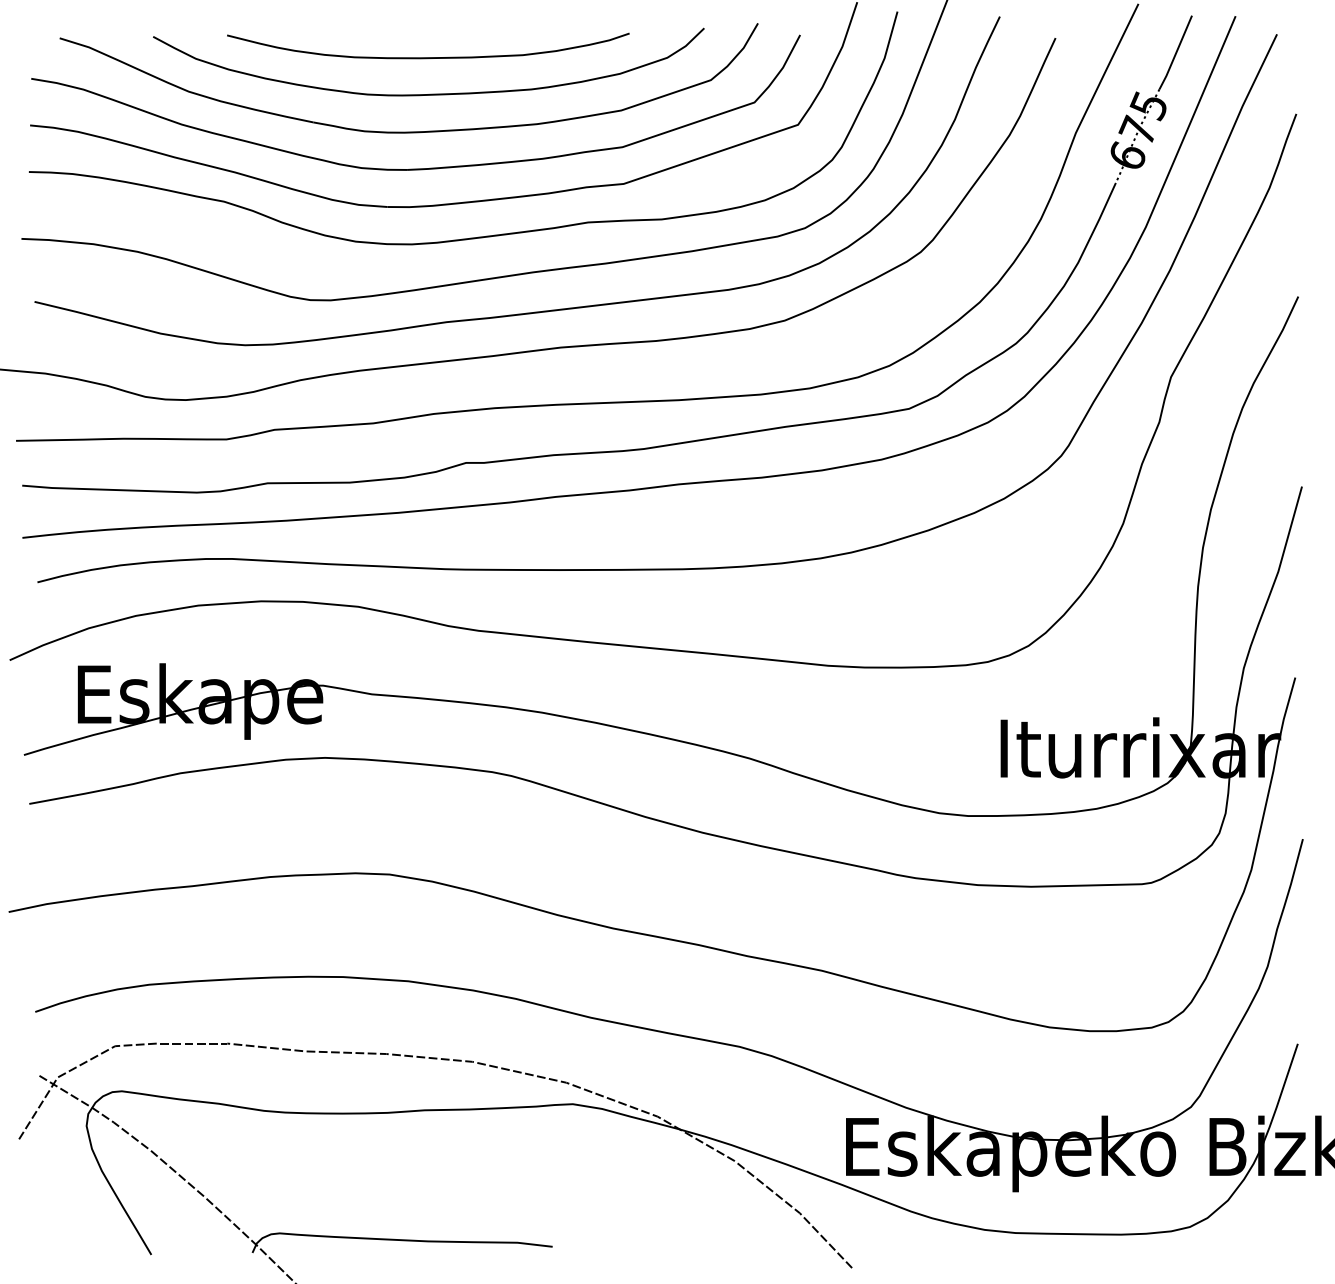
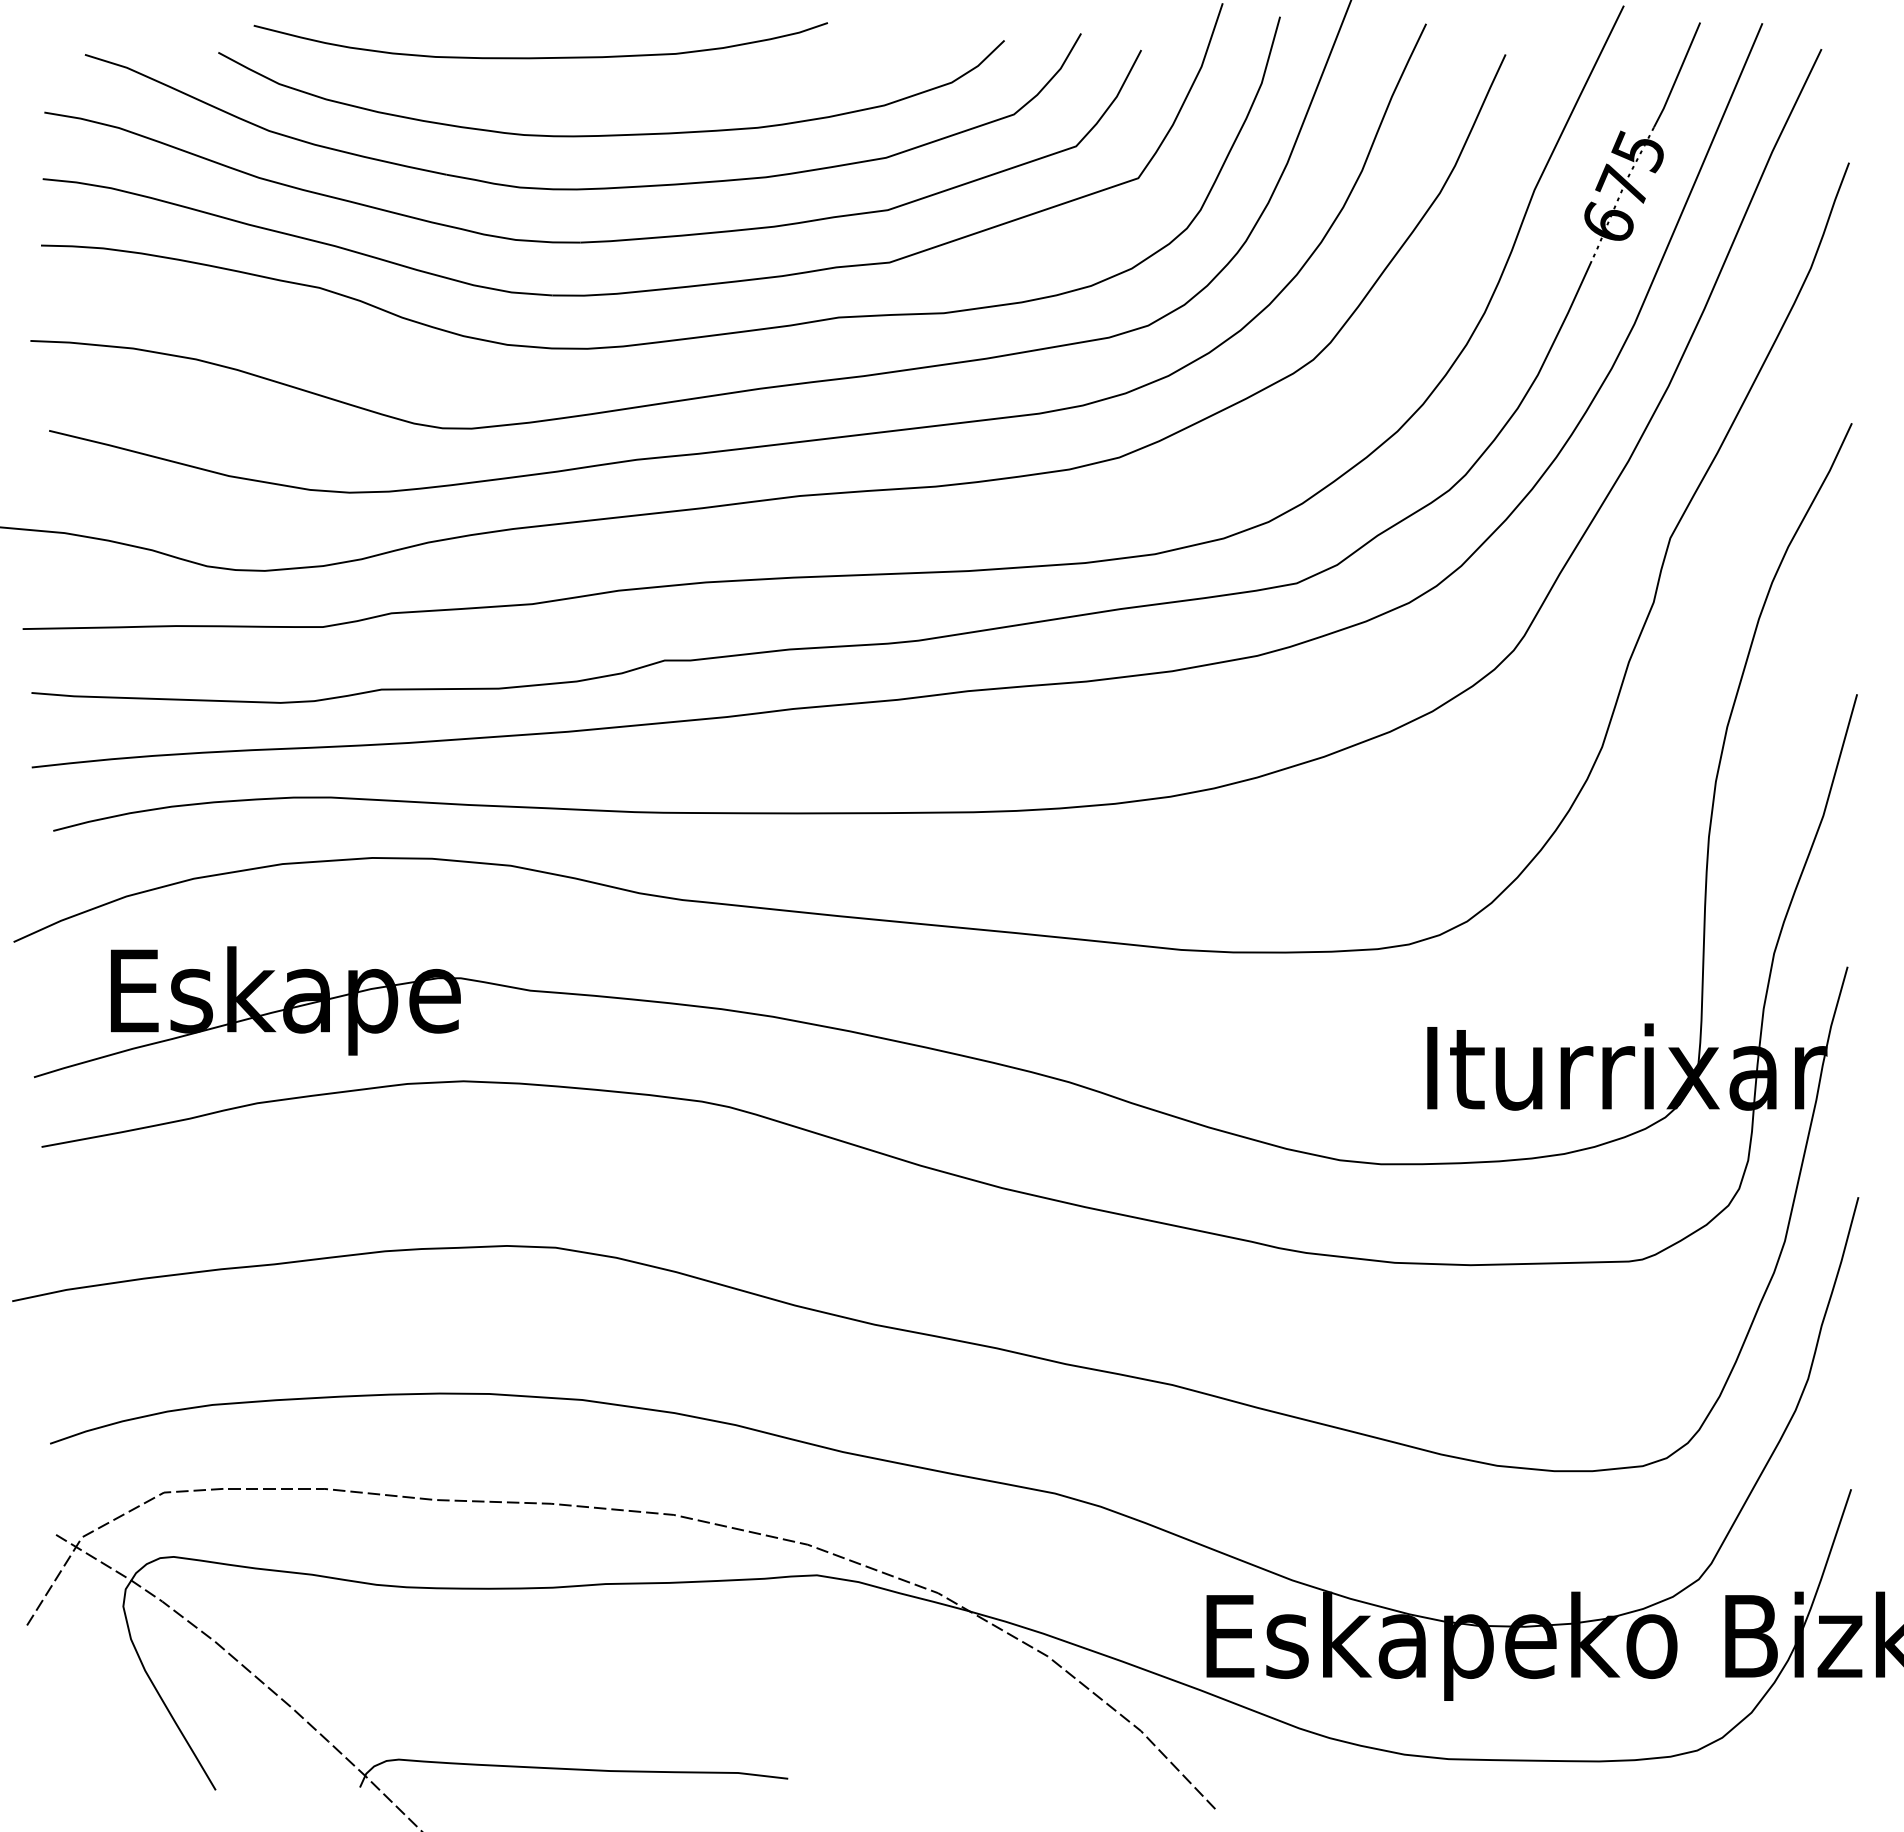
curve: (428, 57) -> (540, 57), moved

